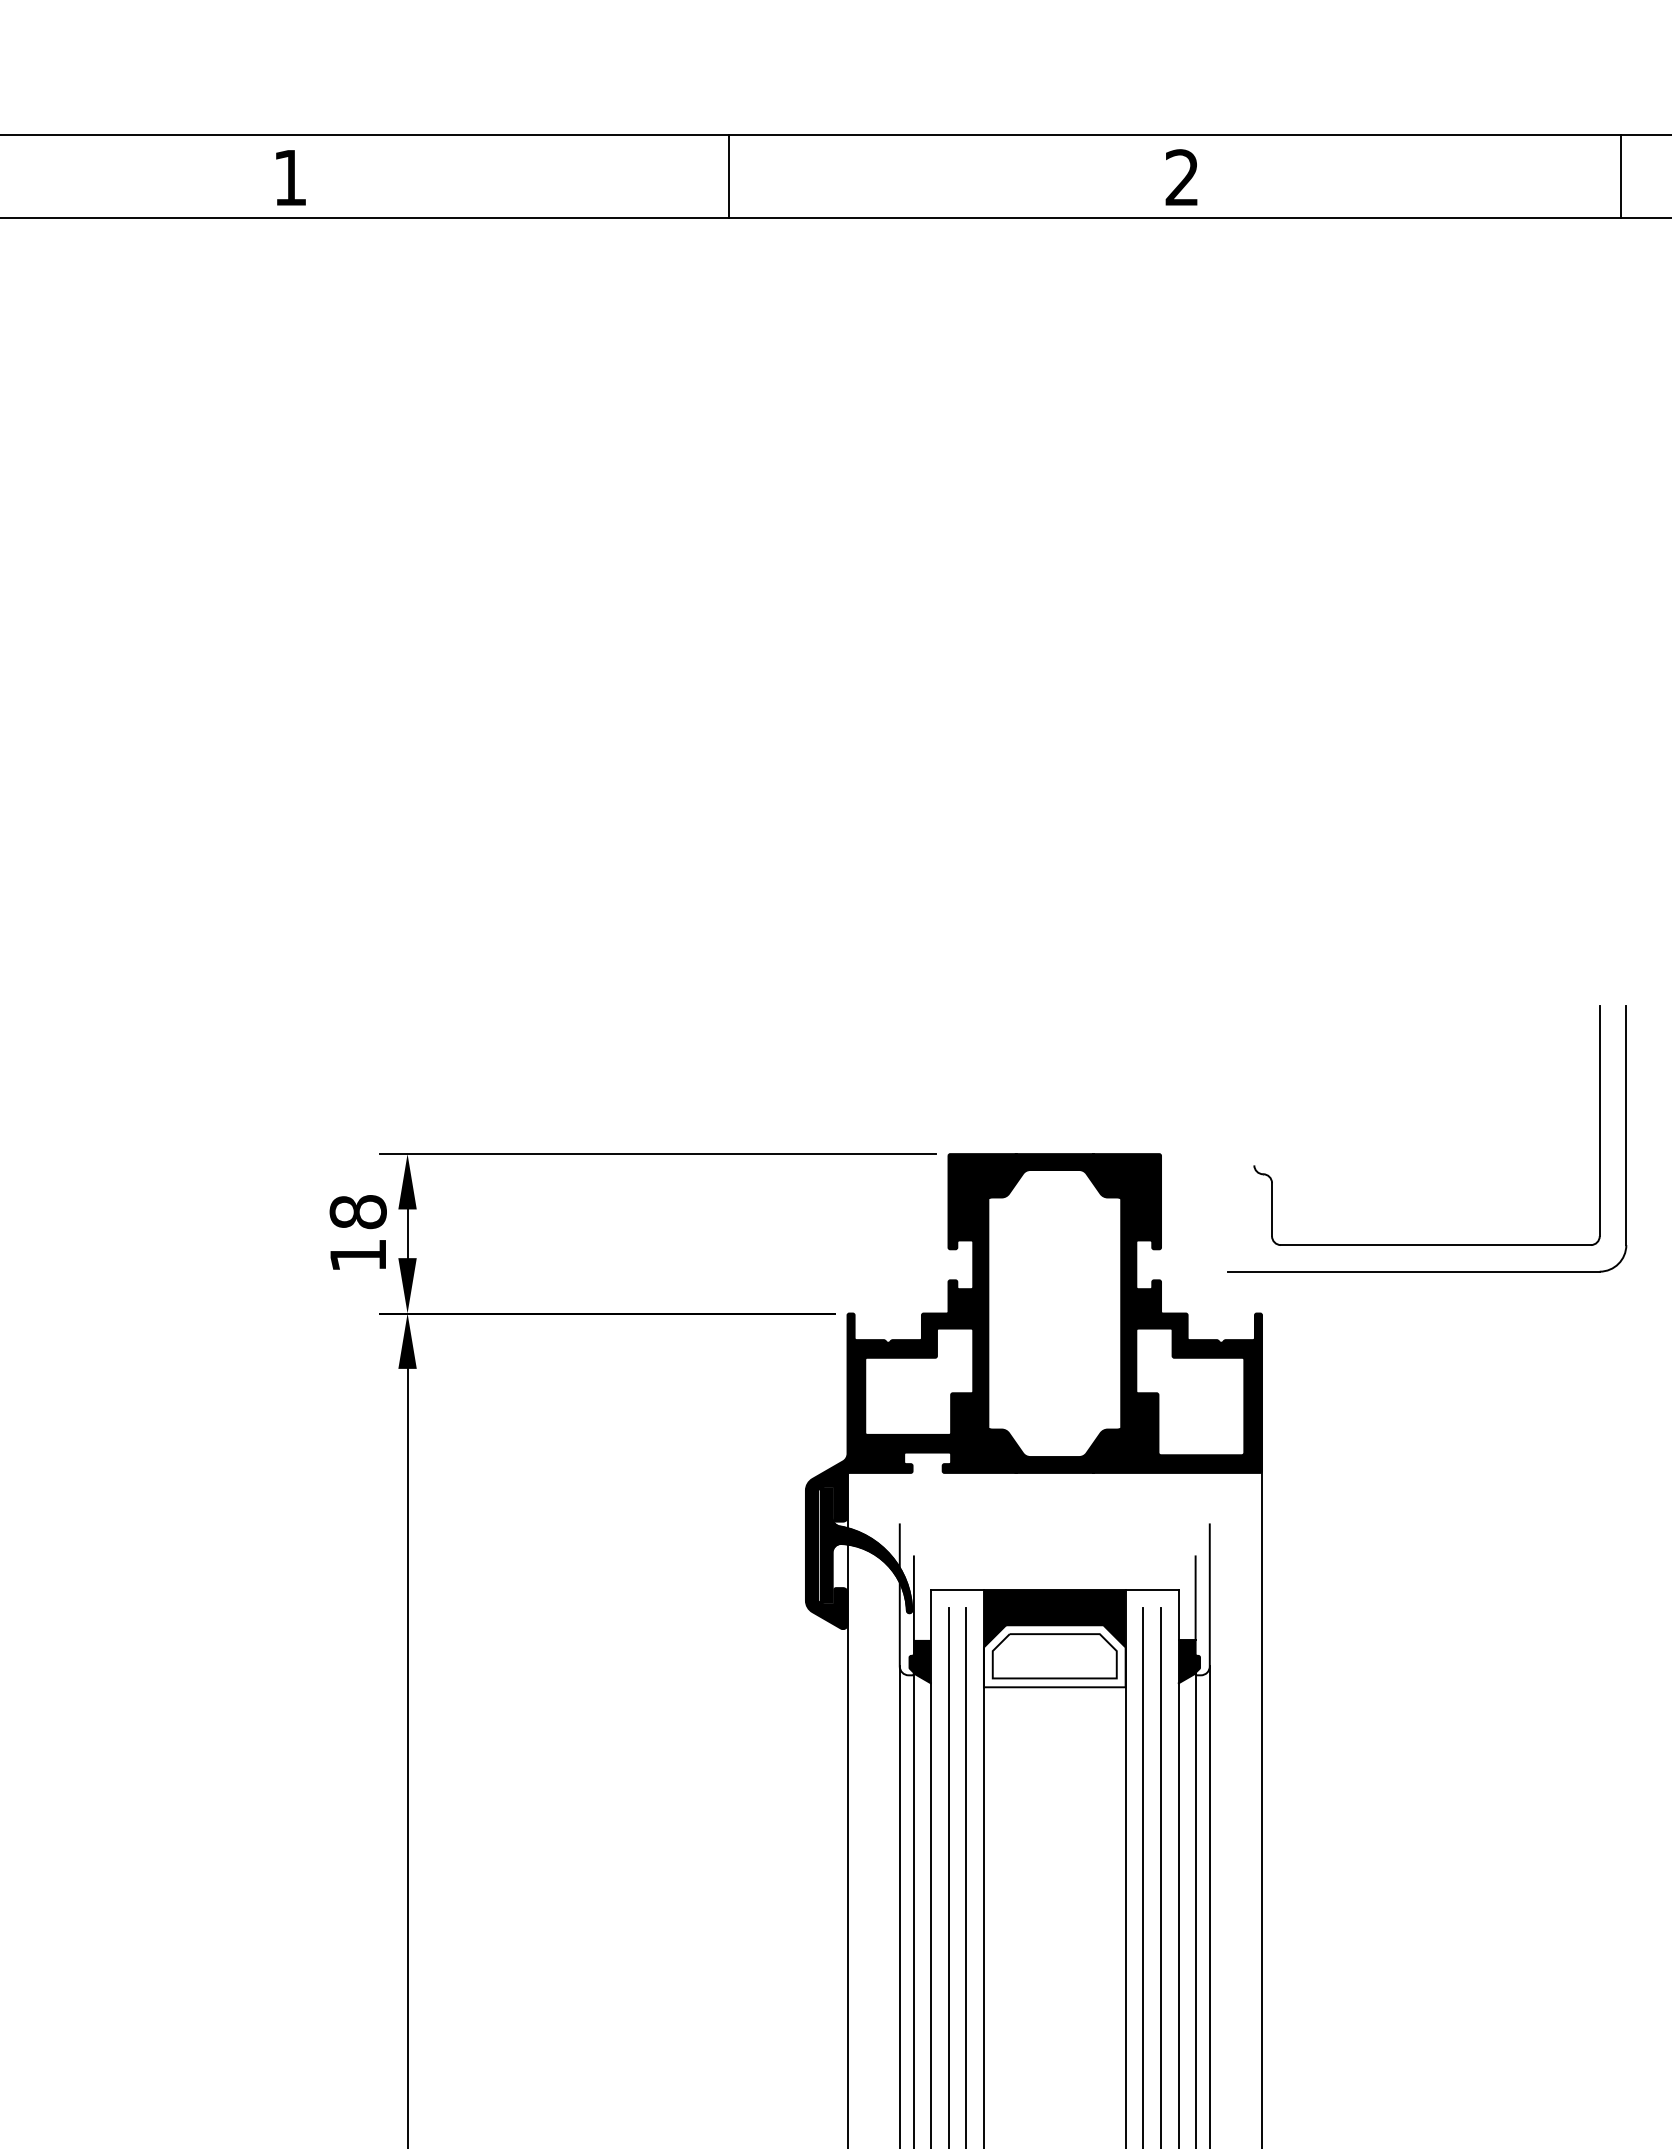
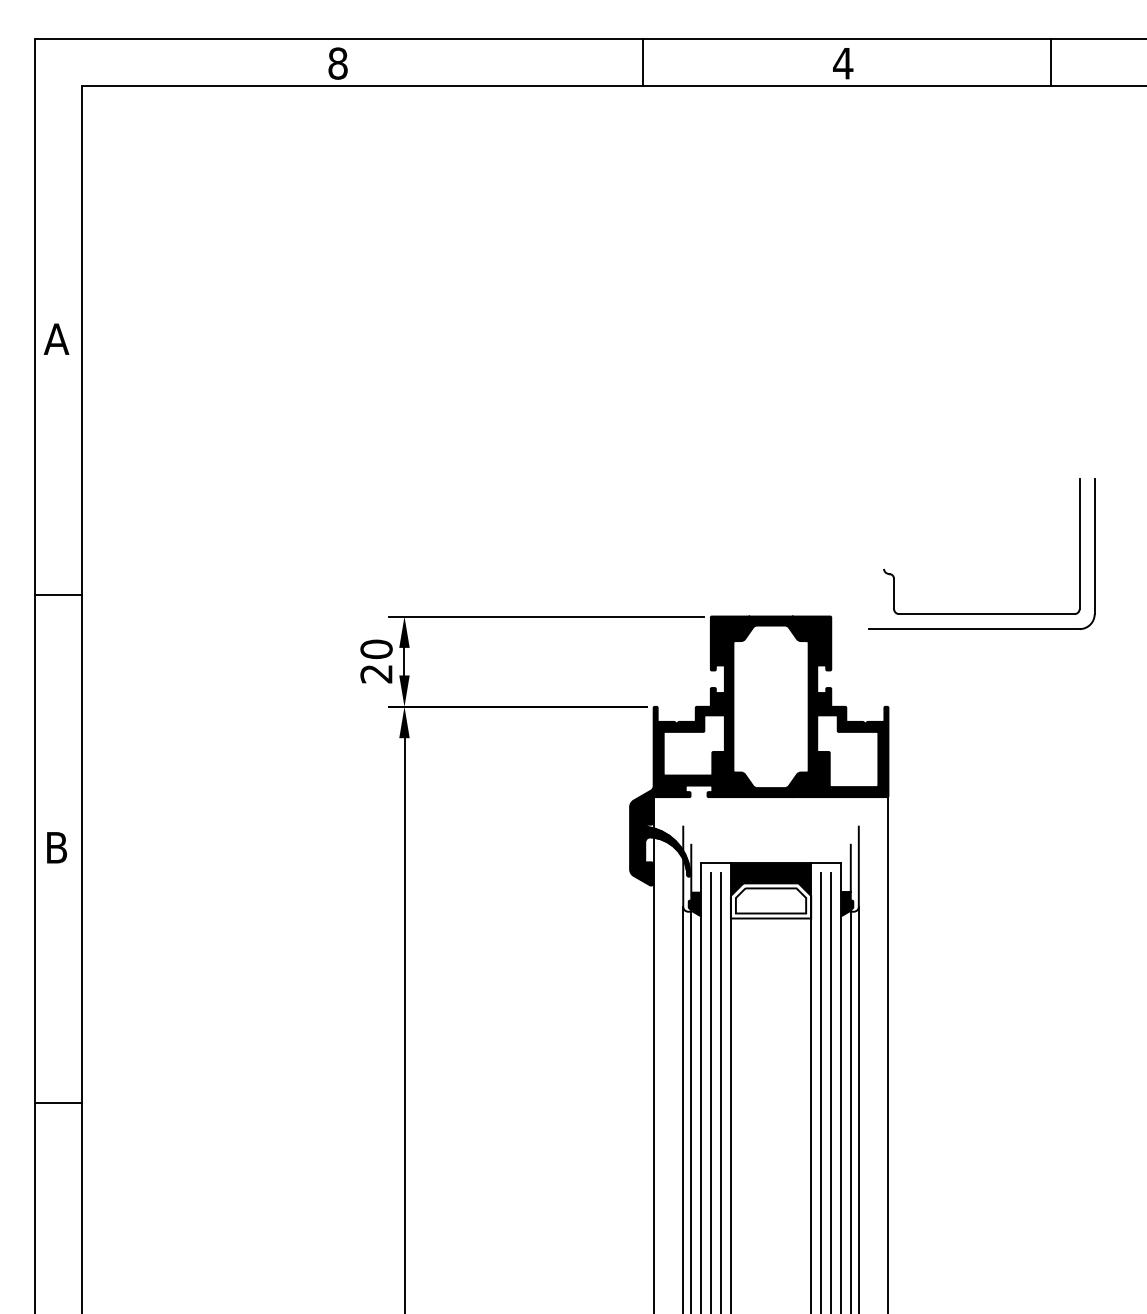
line: (728, 175) -> (642, 62), moved
line: (1620, 175) -> (1050, 62), moved
text: (289, 177) -> (337, 63), 1 -> 8
text: (1182, 177) -> (843, 63), 2 -> 4
text: (358, 1233) -> (376, 661), 18 -> 20
part: (1426, 1244) -> (981, 613), moved

